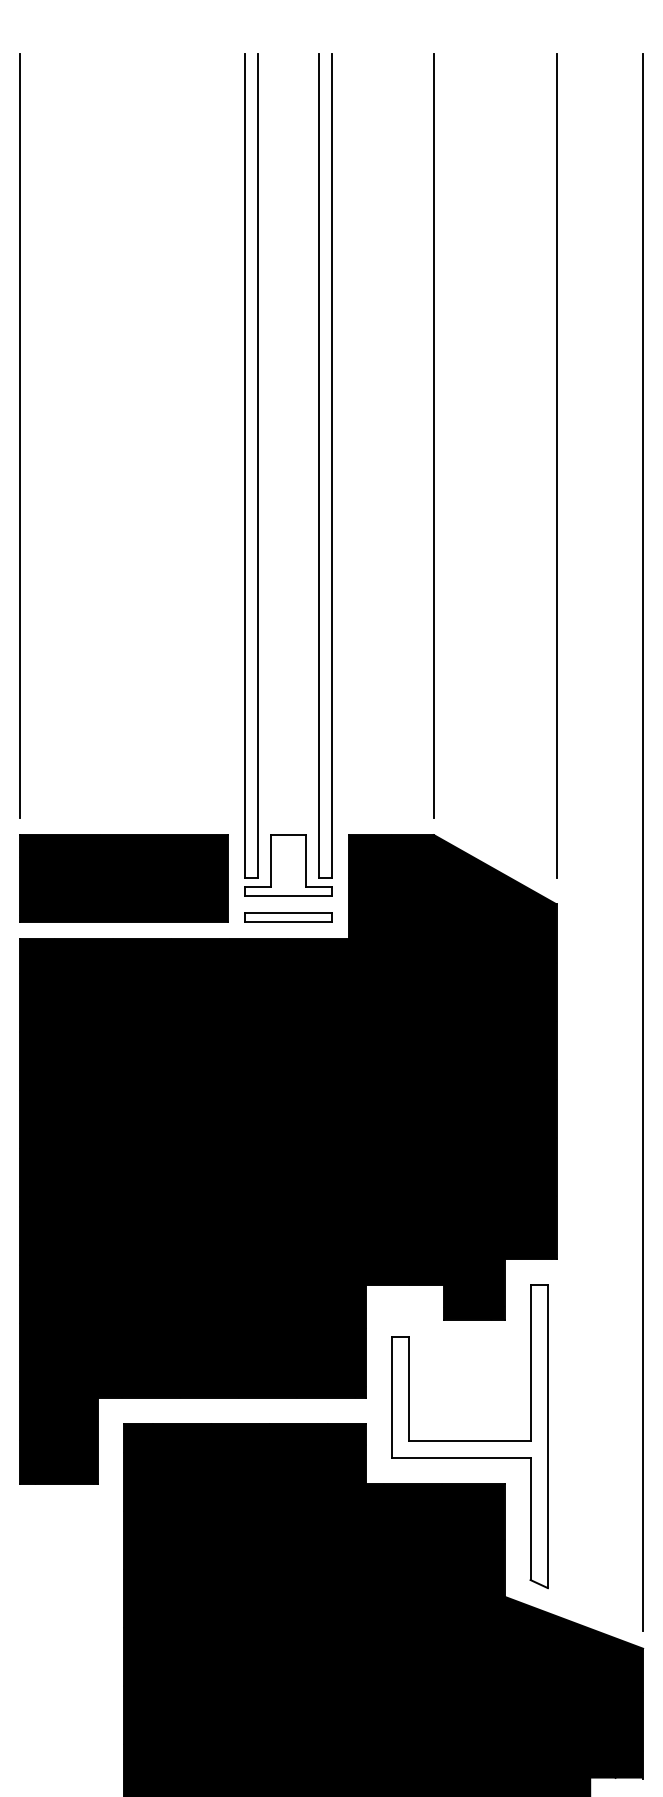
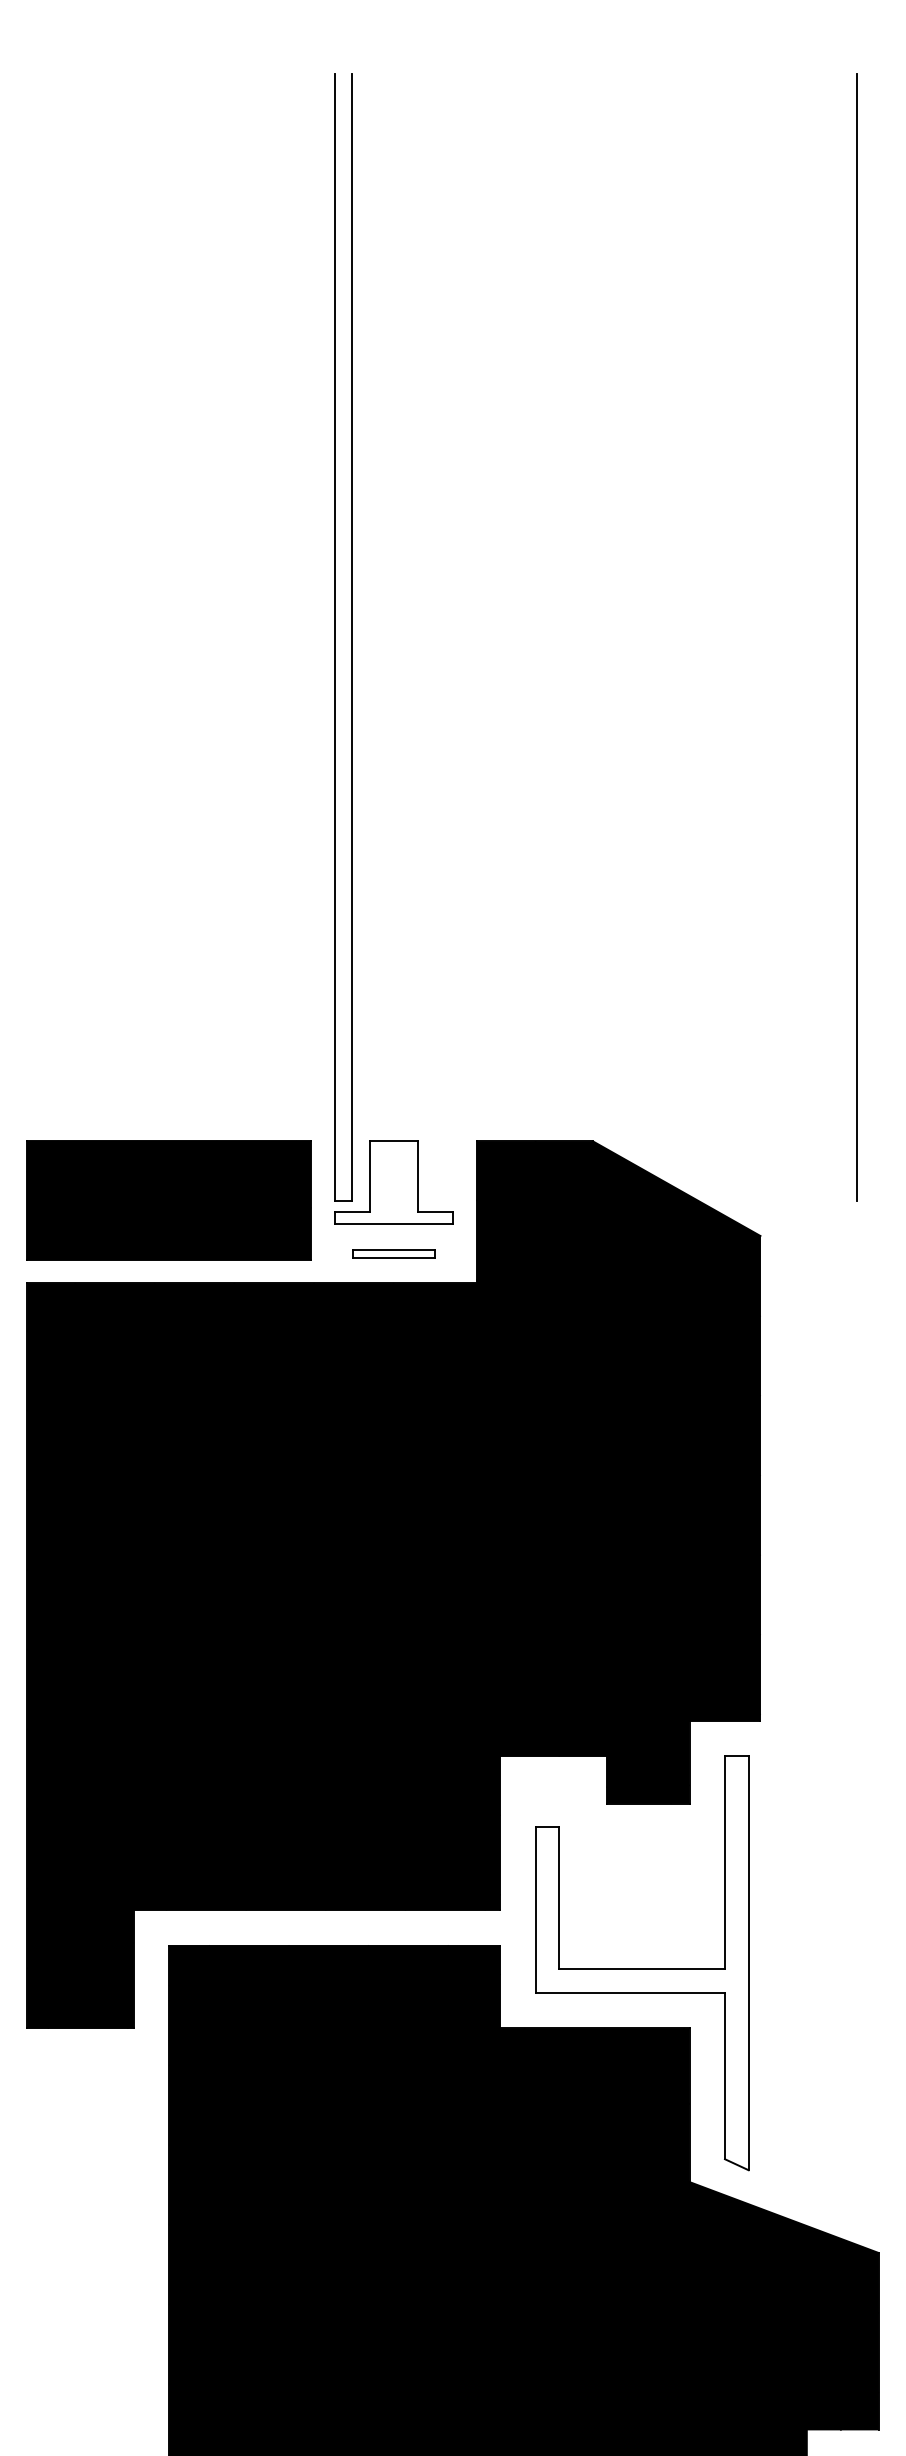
line: (20, 435) -> (27, 595), removed
line: (434, 435) -> (593, 595), removed
part: (318, 466) -> (435, 637), removed
line: (555, 466) -> (856, 637), moved
line: (642, 842) -> (878, 1151), removed
part: (287, 917) -> (393, 1253), size x0.7

